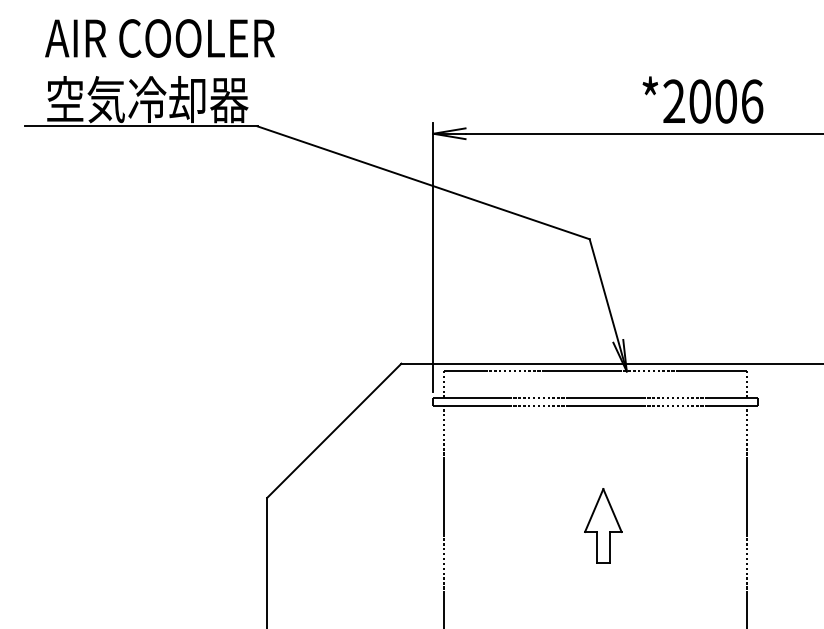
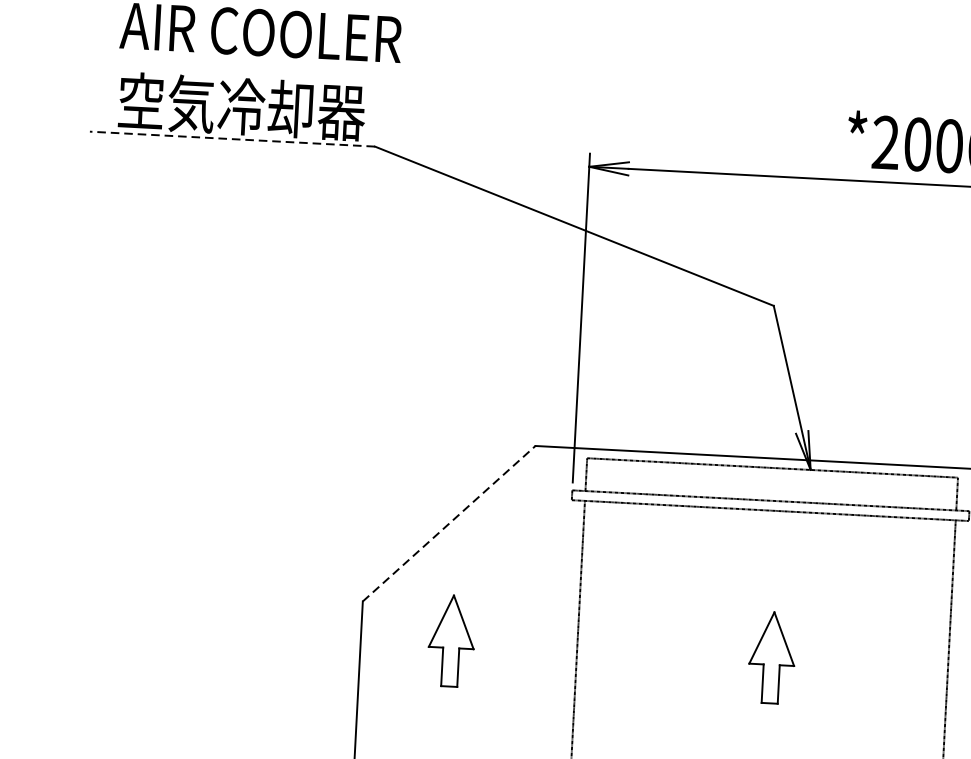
line: (141, 126) -> (232, 139), solid -> dashed
line: (334, 430) -> (449, 523), solid -> dashed
part: (341, 525) -> (451, 640), added

